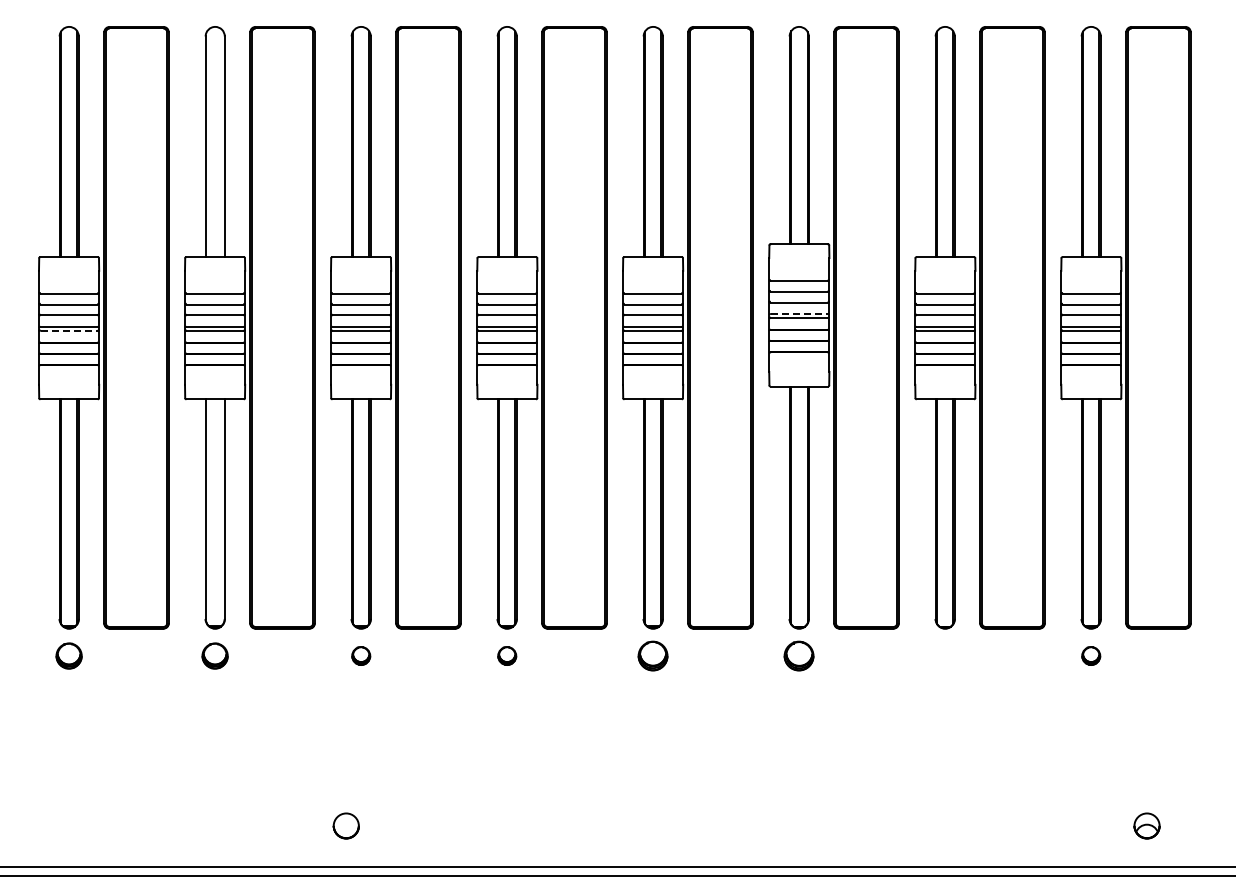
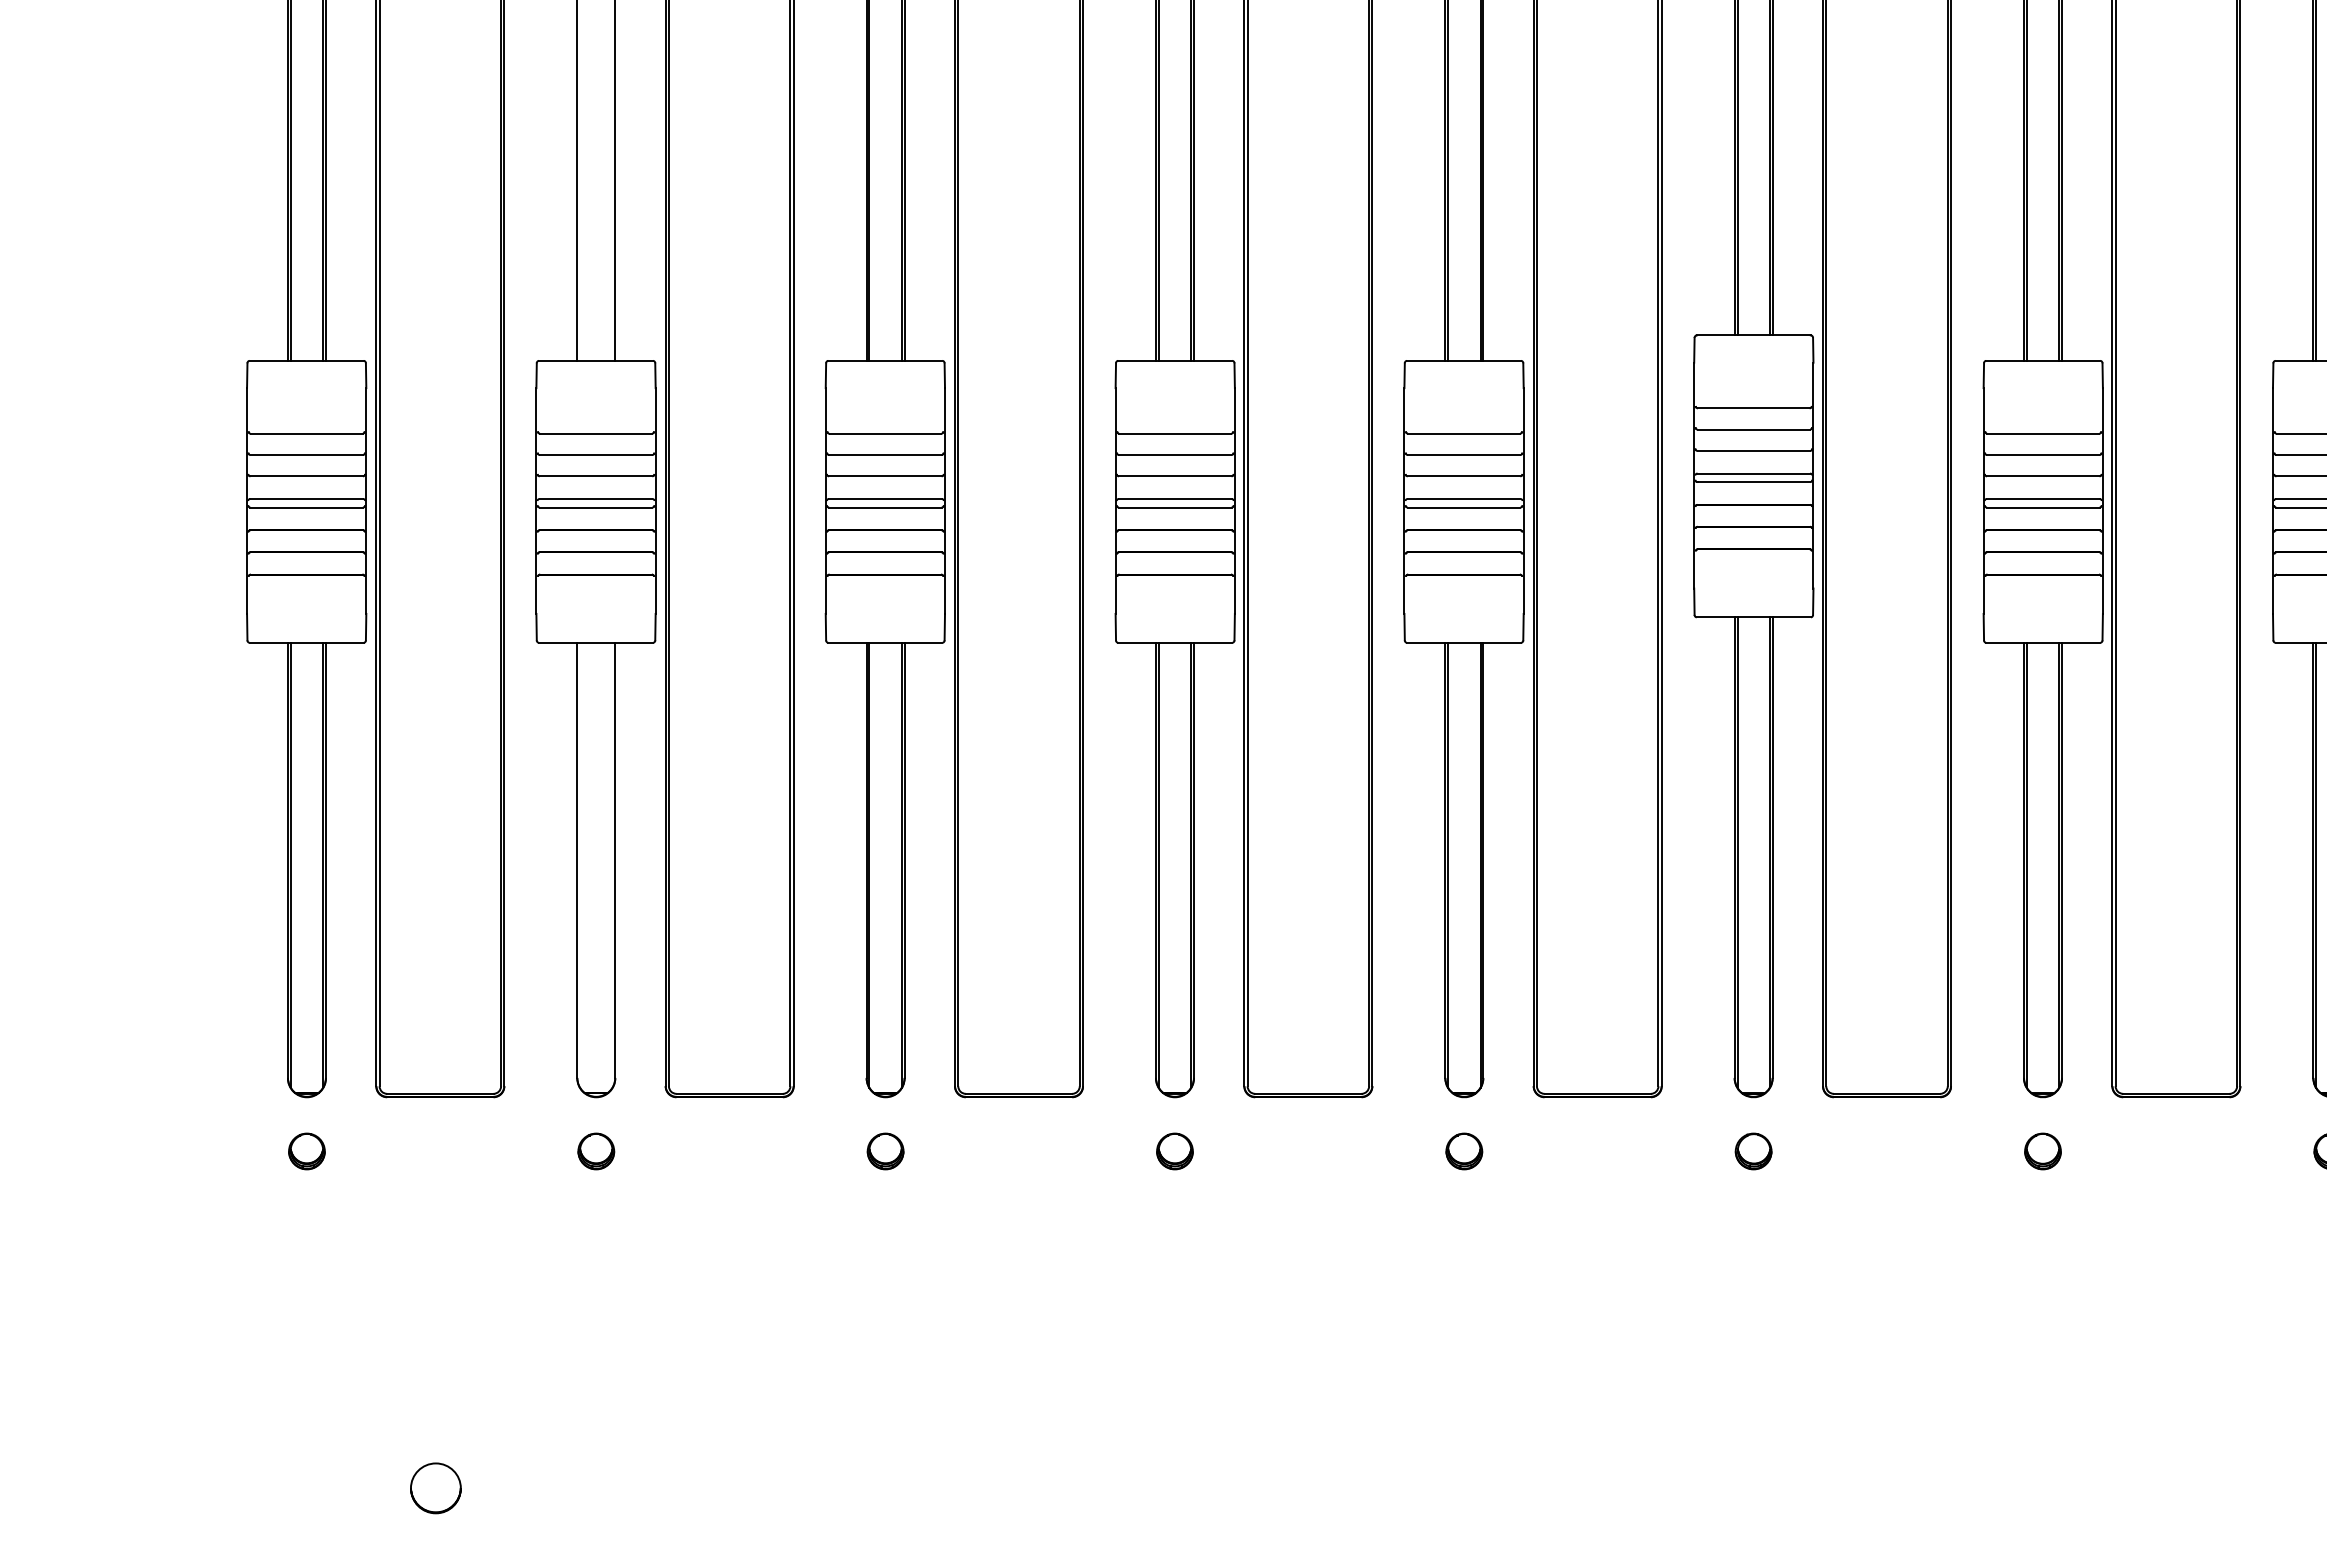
line: (799, 313) -> (1754, 472), dashed -> solid
line: (69, 331) -> (307, 508), dashed -> solid
part: (69, 655) -> (307, 1150), size x0.71
part: (215, 655) -> (596, 1150), size x0.71
part: (653, 655) -> (1464, 1150), size x0.62
part: (799, 655) -> (1754, 1150), size x0.62
part: (945, 655) -> (2043, 1150), added
part: (345, 825) -> (434, 1487), moved

